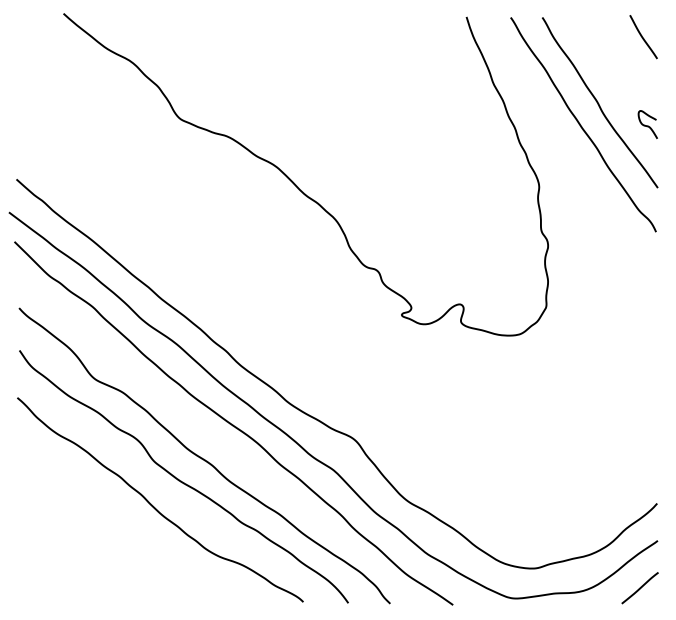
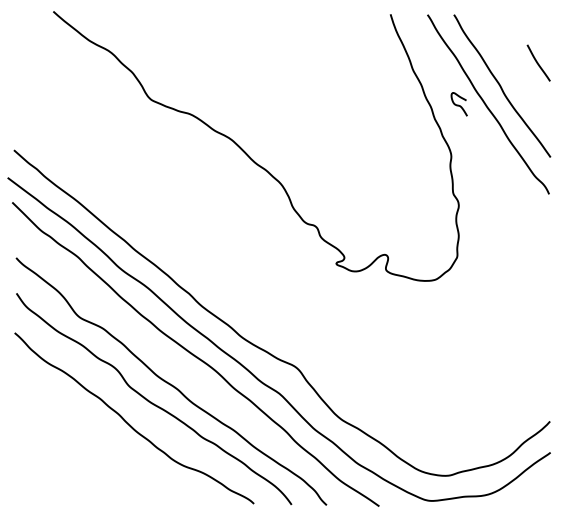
curve: (643, 36) -> (538, 62), moved
curve: (646, 124) -> (458, 104), moved
line: (639, 587) -> (535, 491), removed

